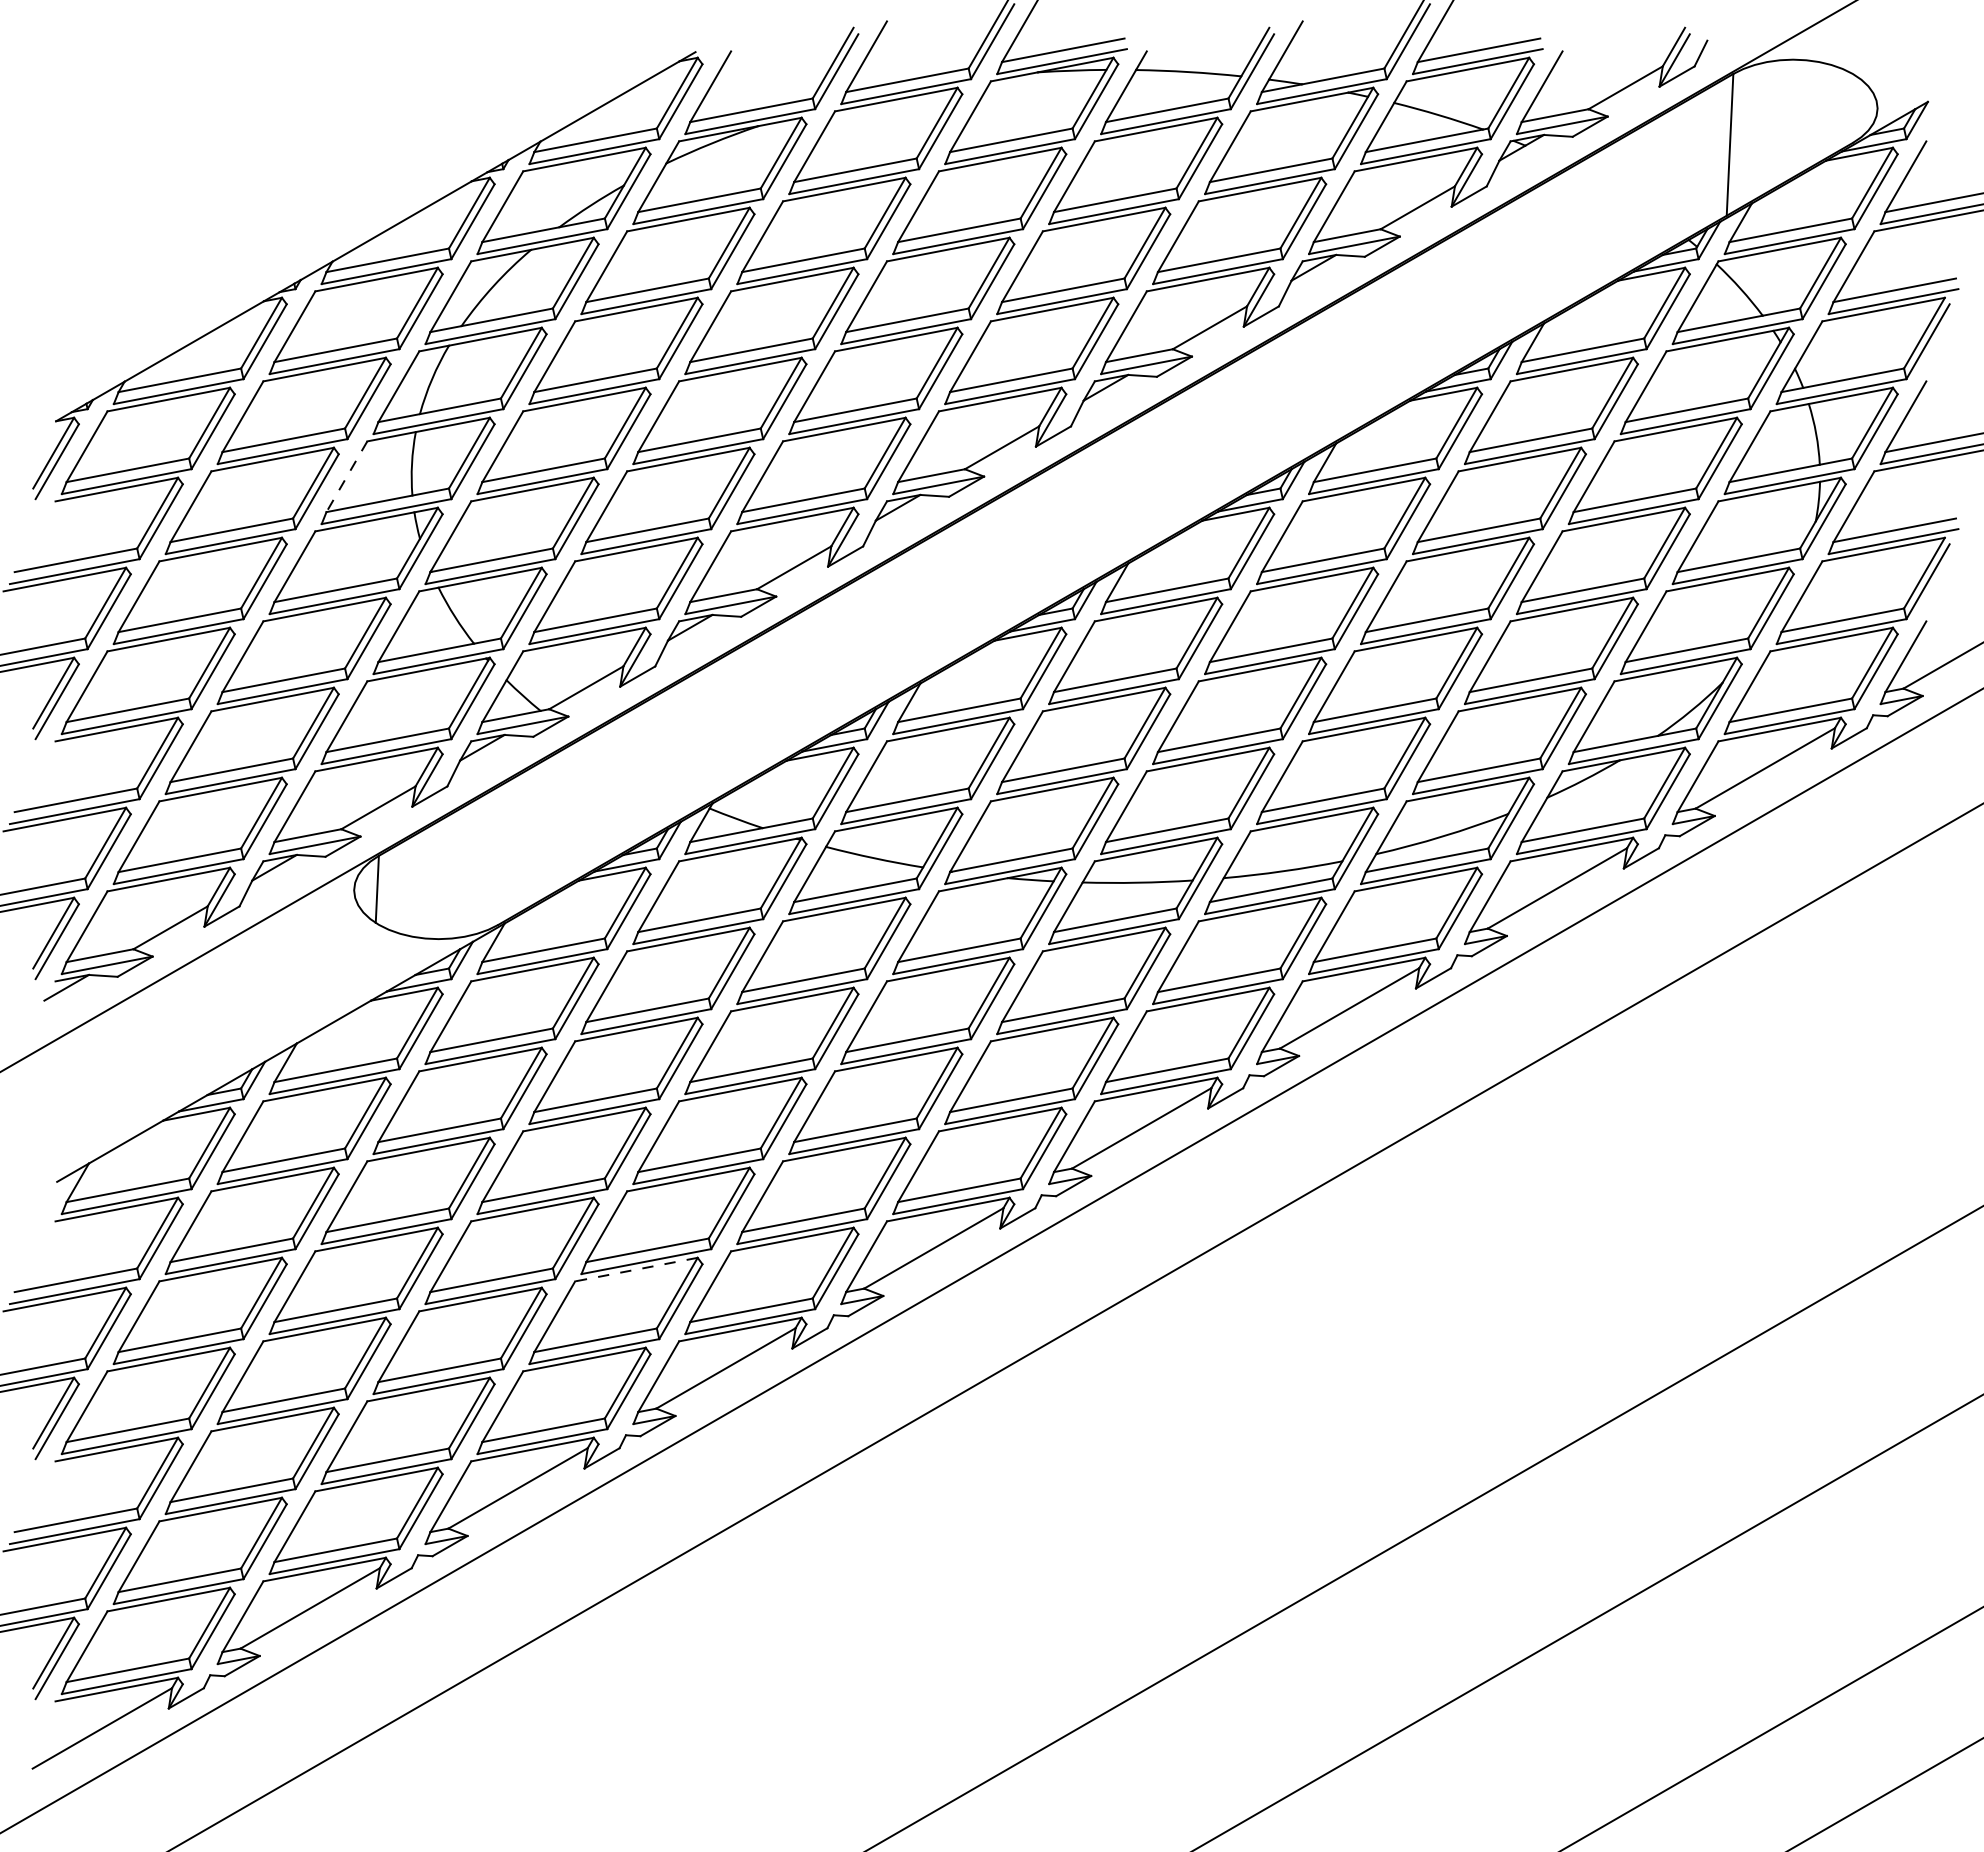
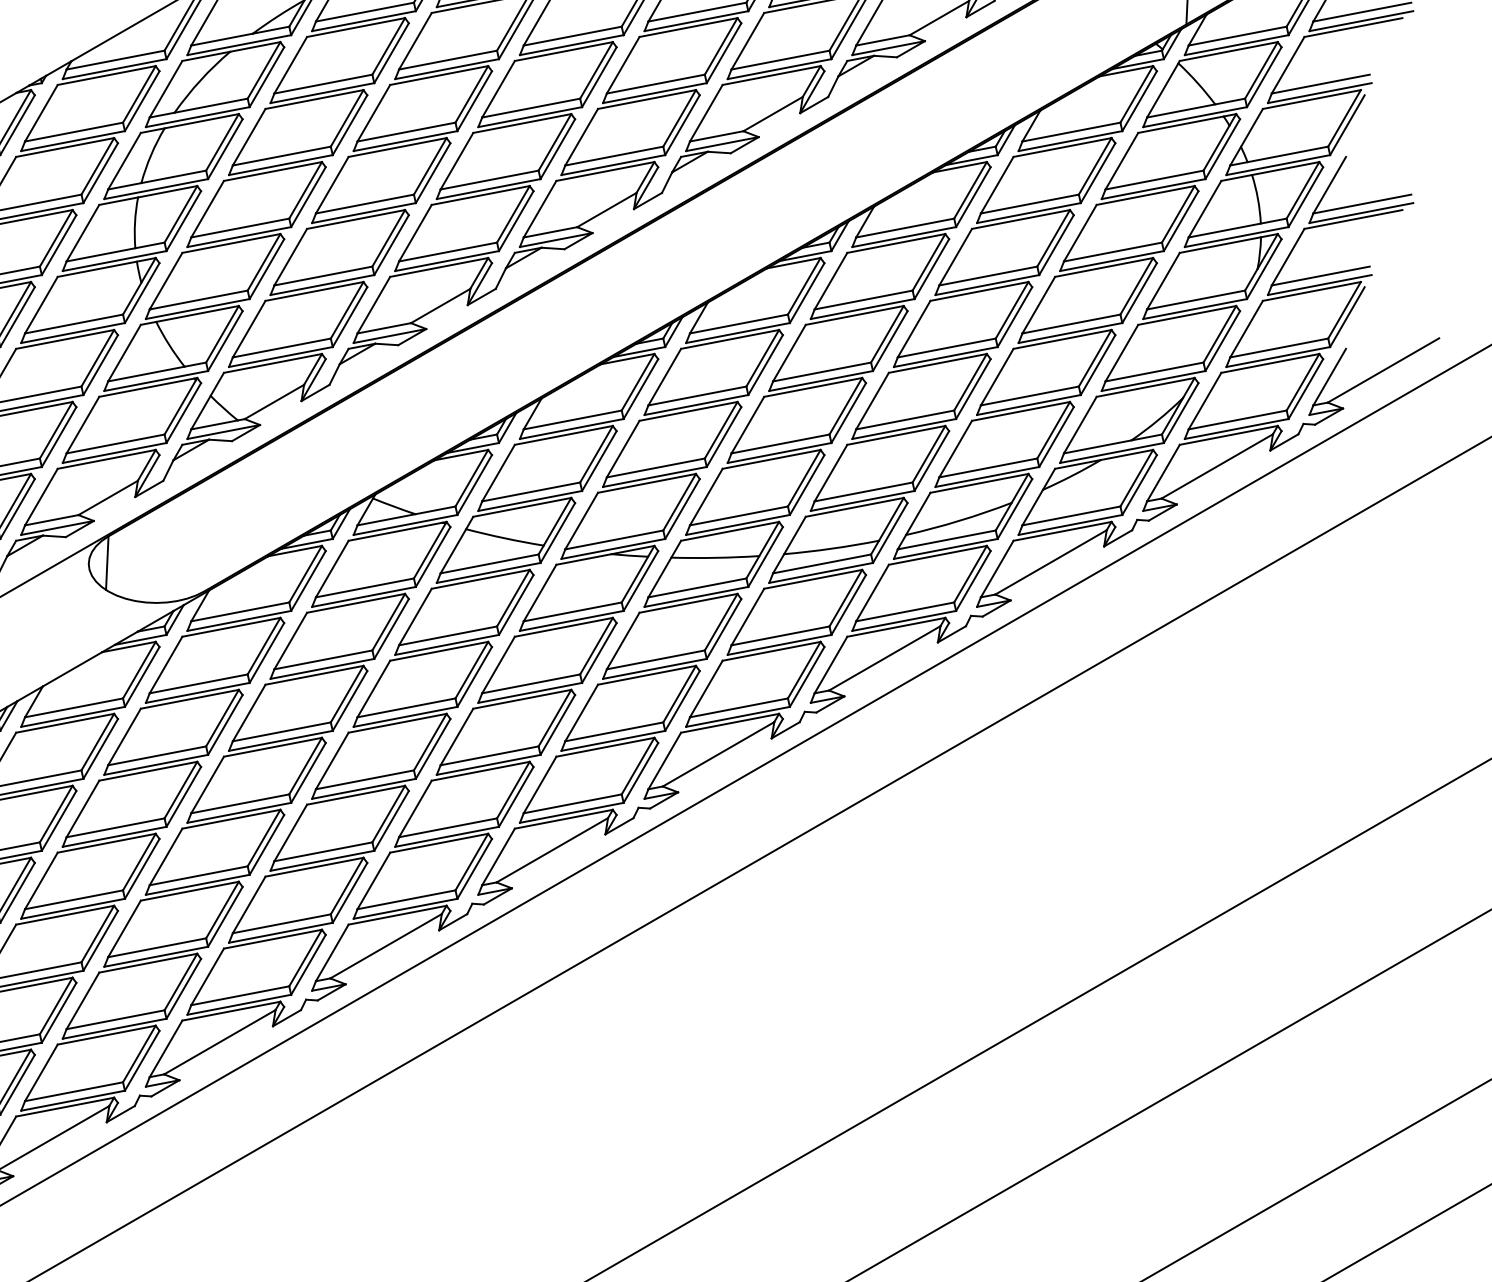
line: (346, 476) -> (82, 232), dashed -> solid
line: (635, 1269) -> (313, 867), dashed -> solid

